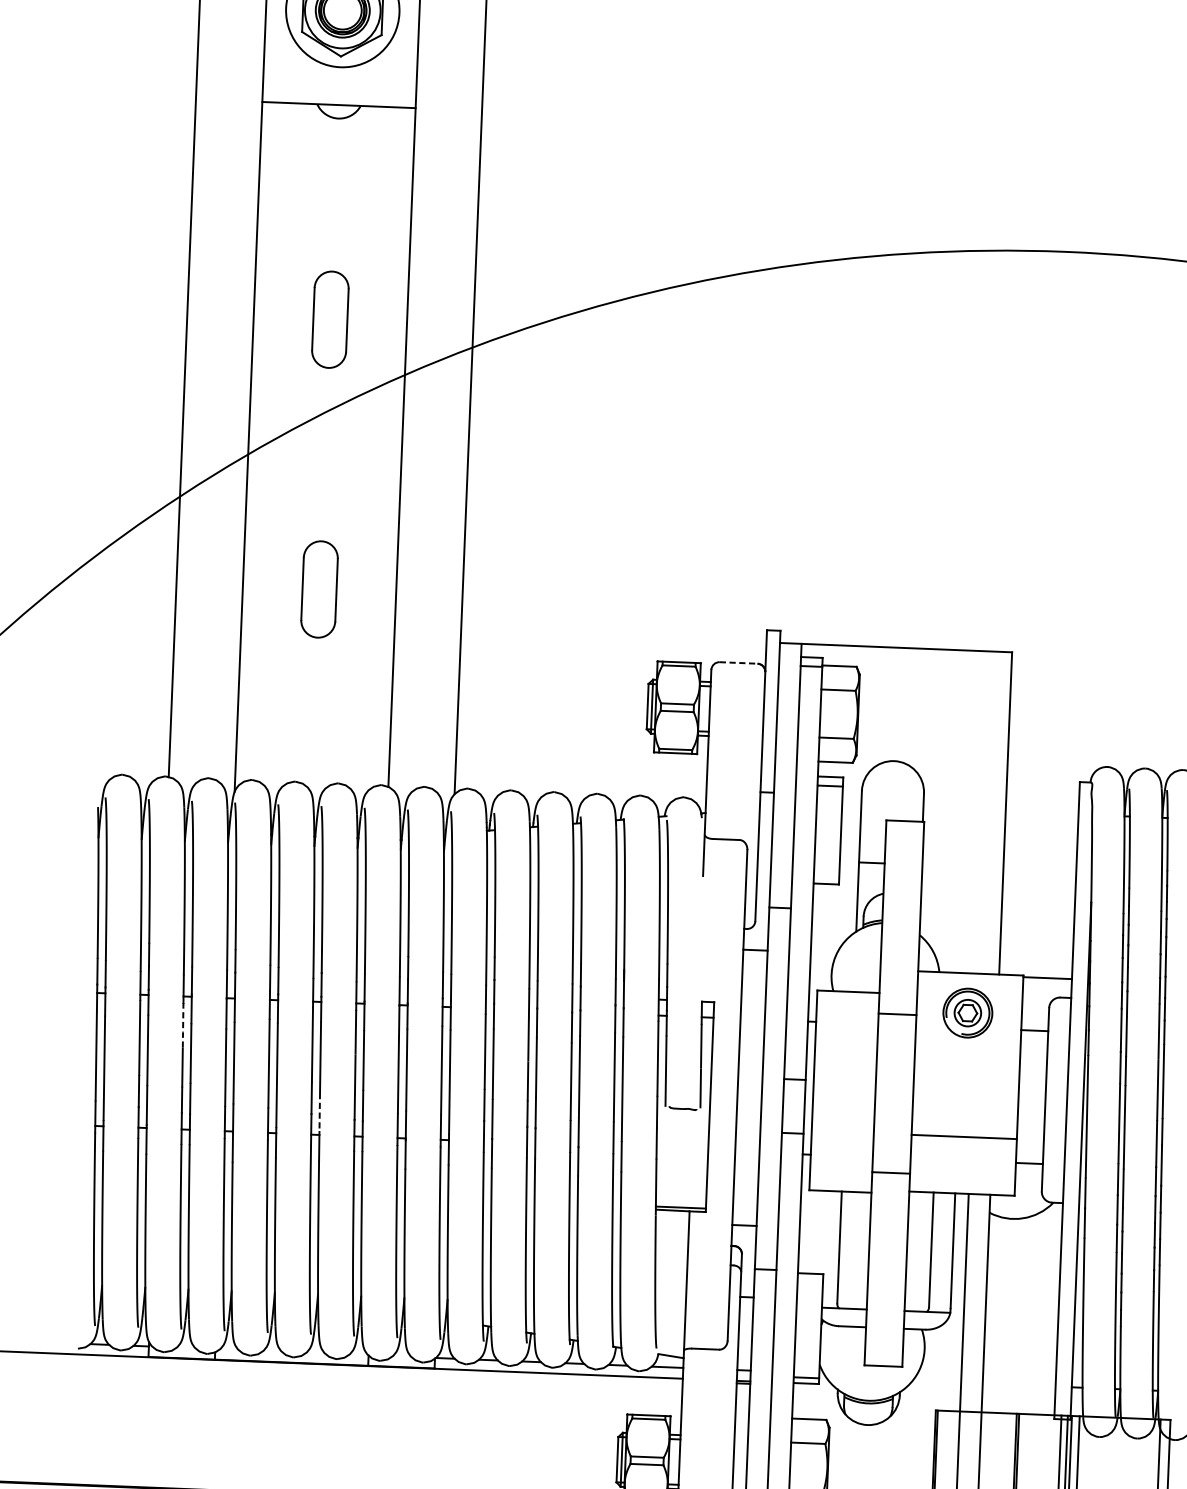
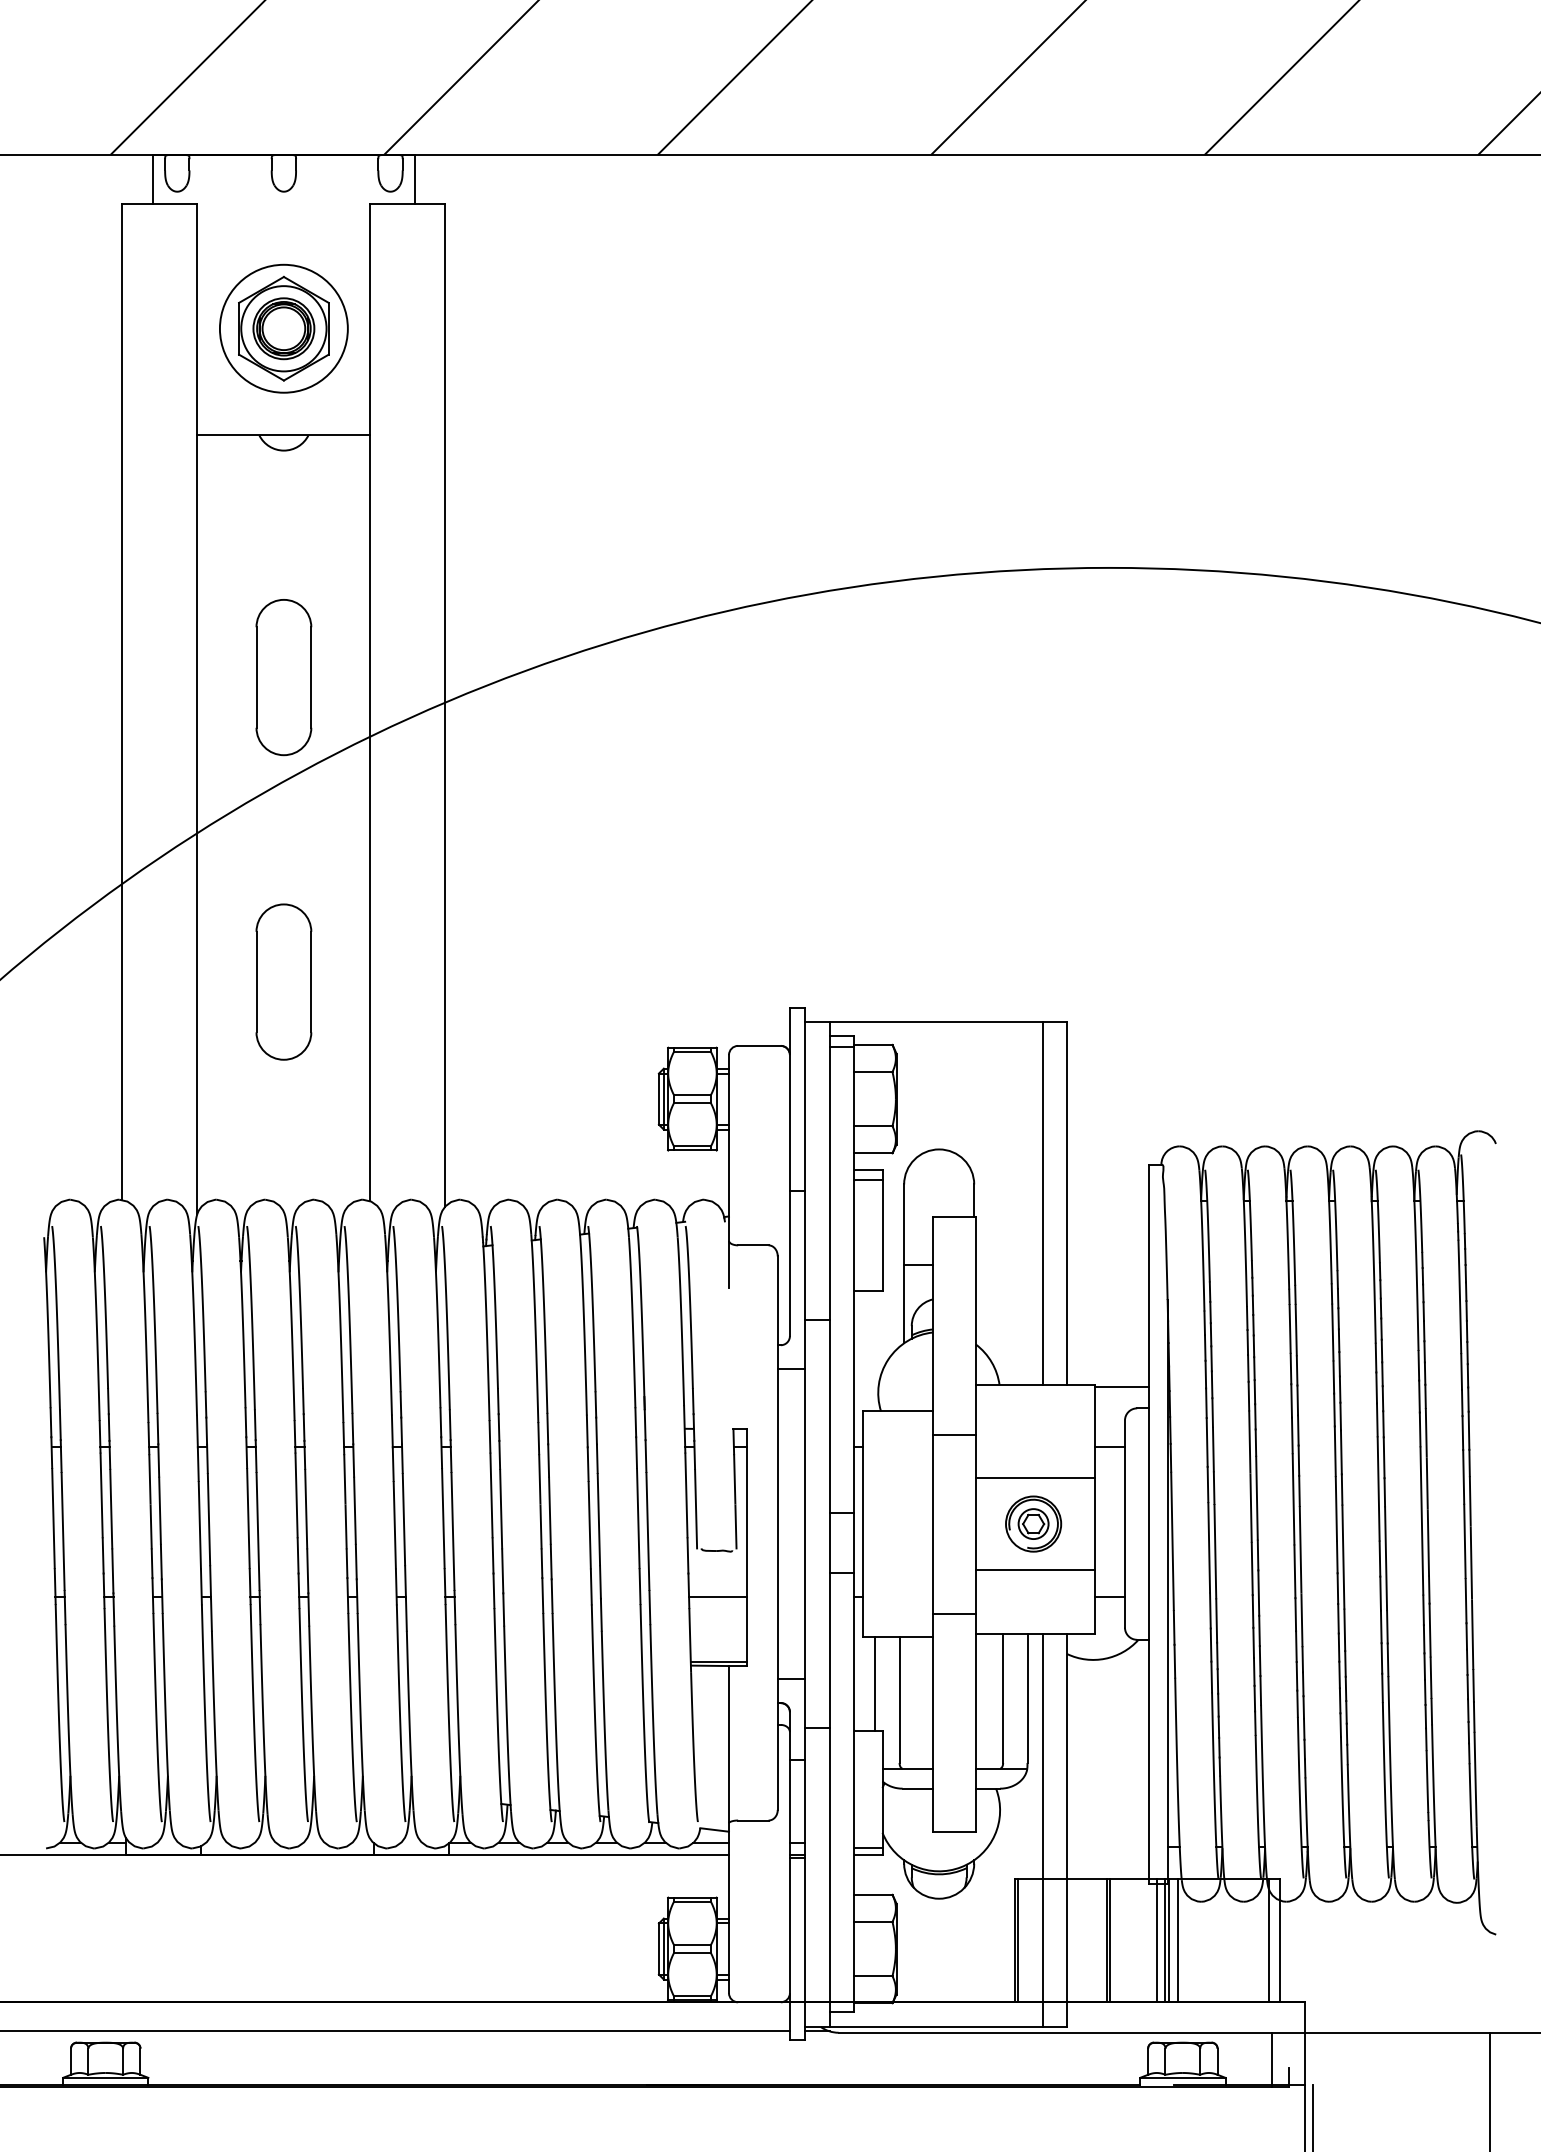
part: (330, 319) -> (283, 677), size x1.43
part: (319, 588) -> (283, 981), size x1.43
line: (738, 662) -> (759, 1045), dashed -> solid
line: (983, 812) -> (1042, 1203), added
part: (967, 1012) -> (1033, 1523), moved
line: (182, 1025) -> (149, 1479), dashed -> solid
line: (966, 1056) -> (1034, 1478), added
line: (319, 1112) -> (307, 1571), dashed -> solid
line: (682, 1149) -> (718, 1596), added
line: (818, 1232) -> (875, 1683), added

